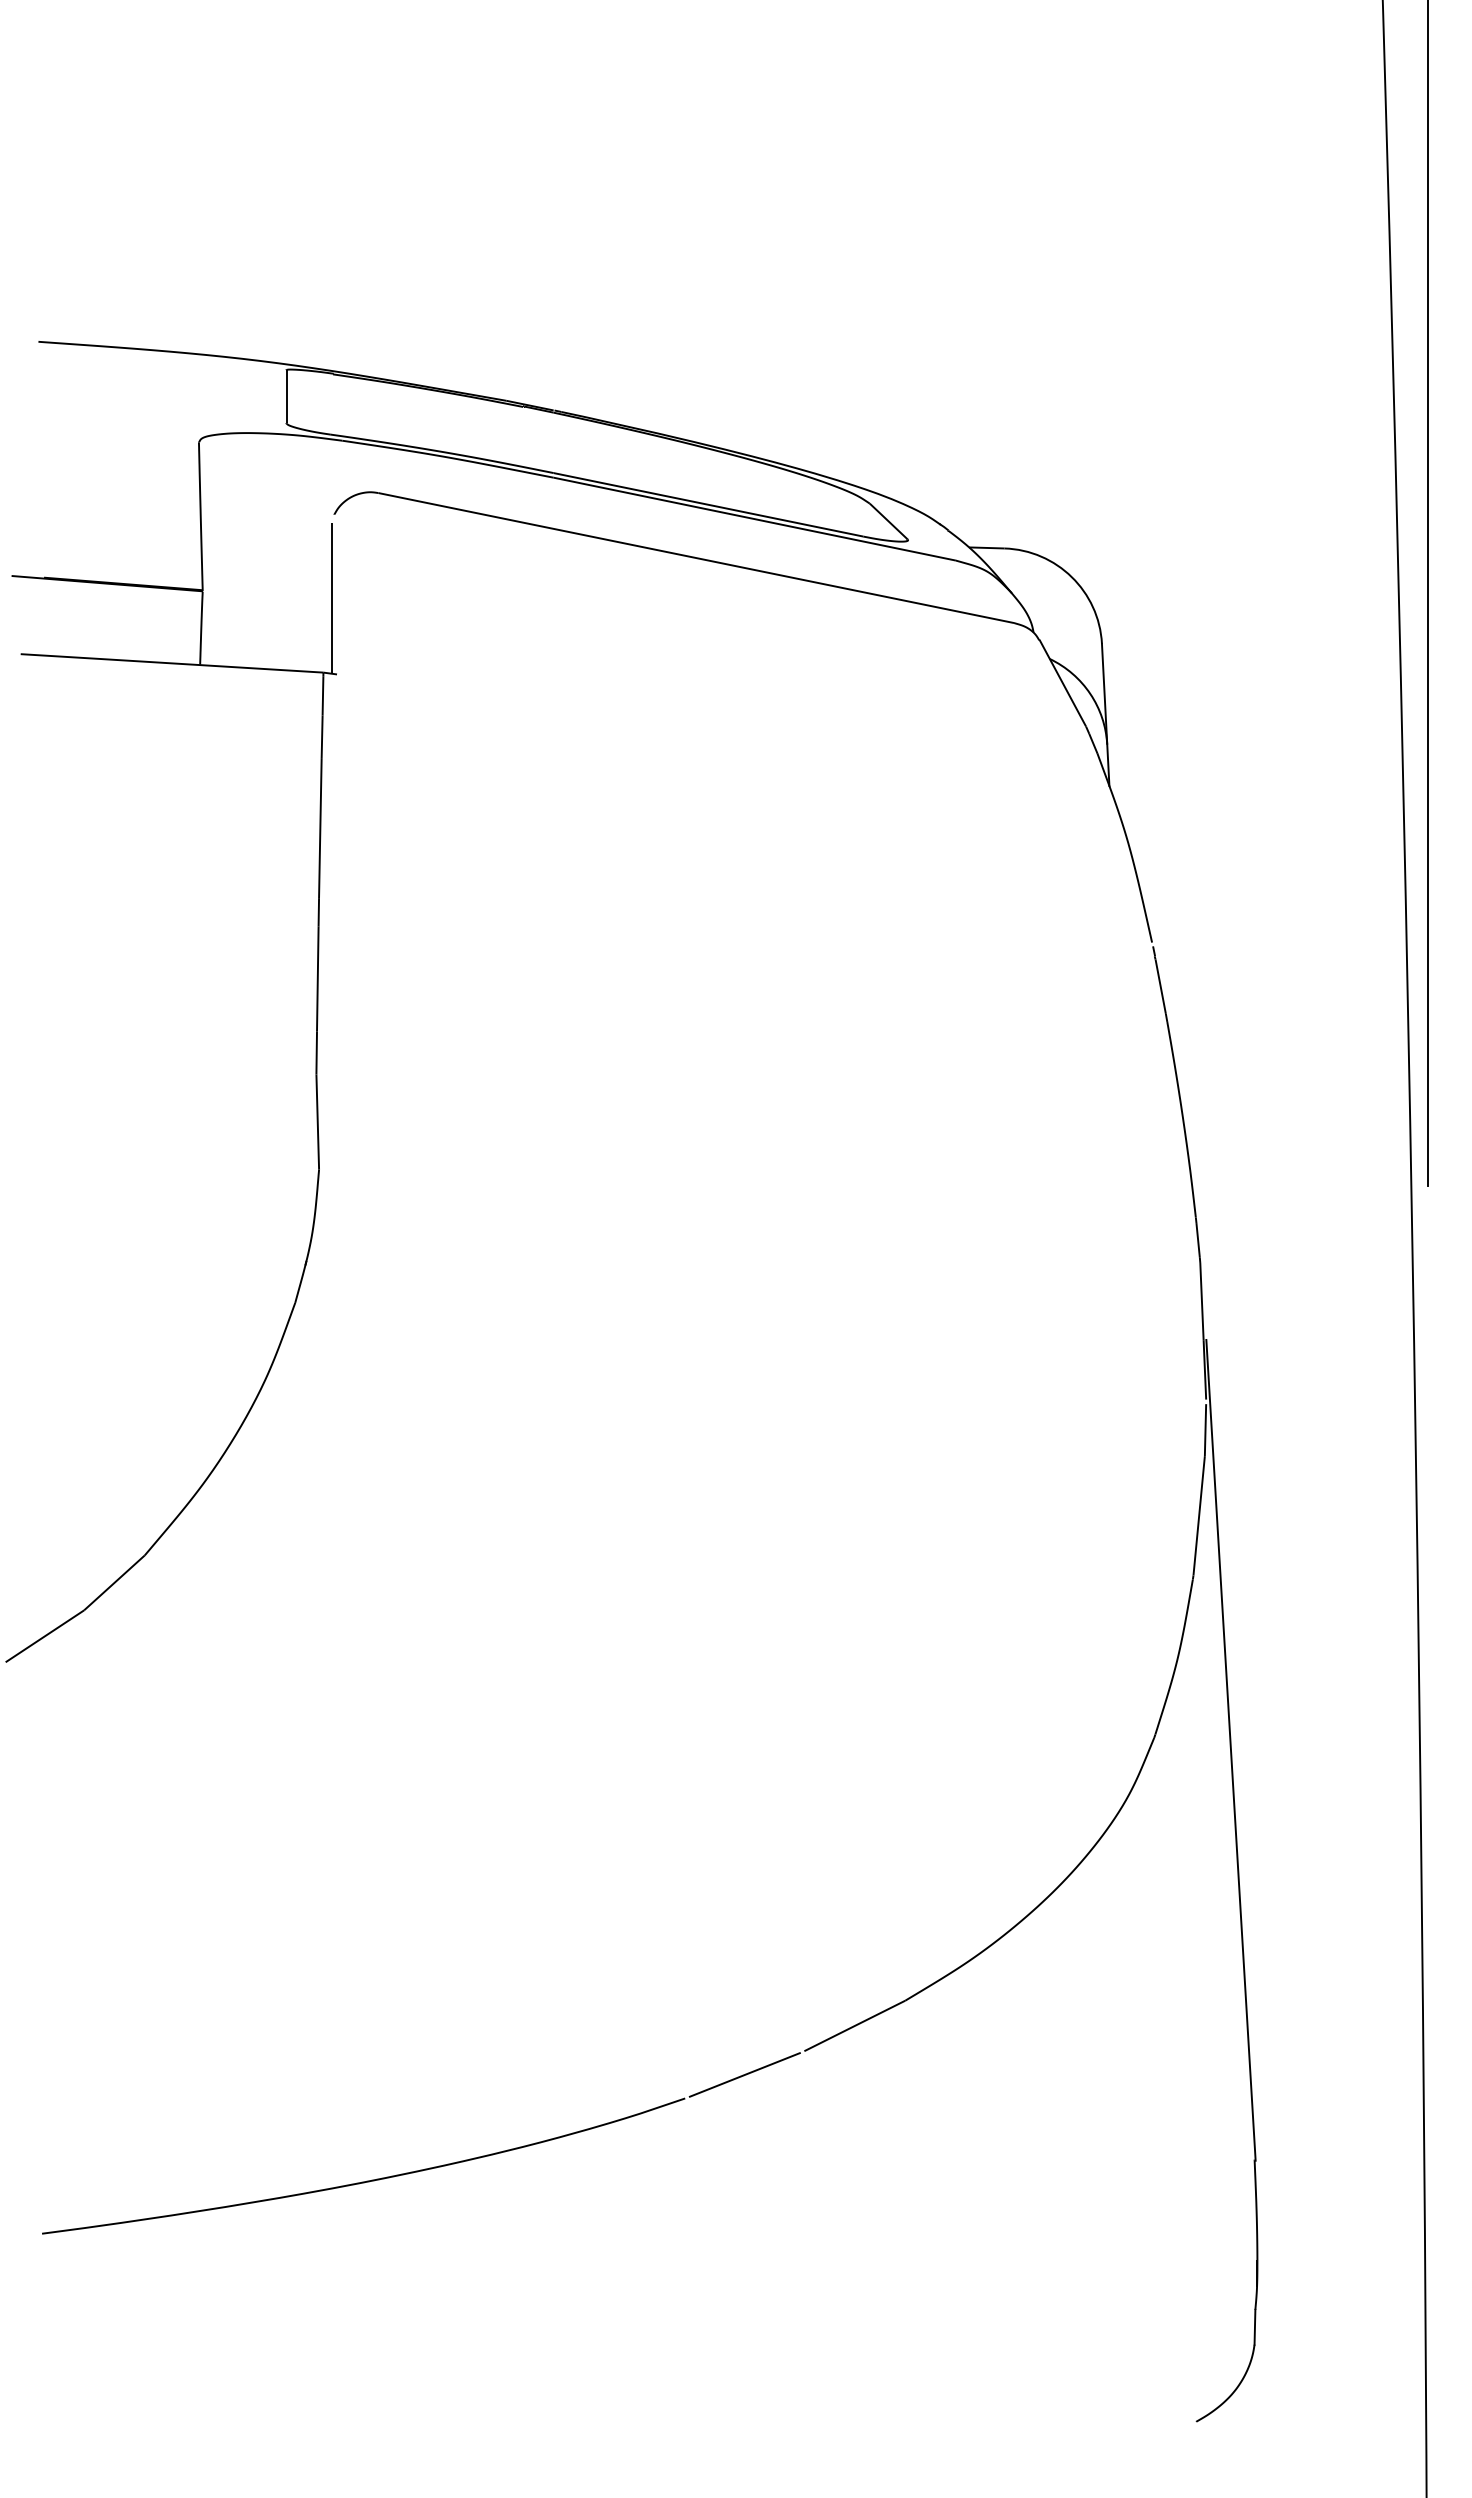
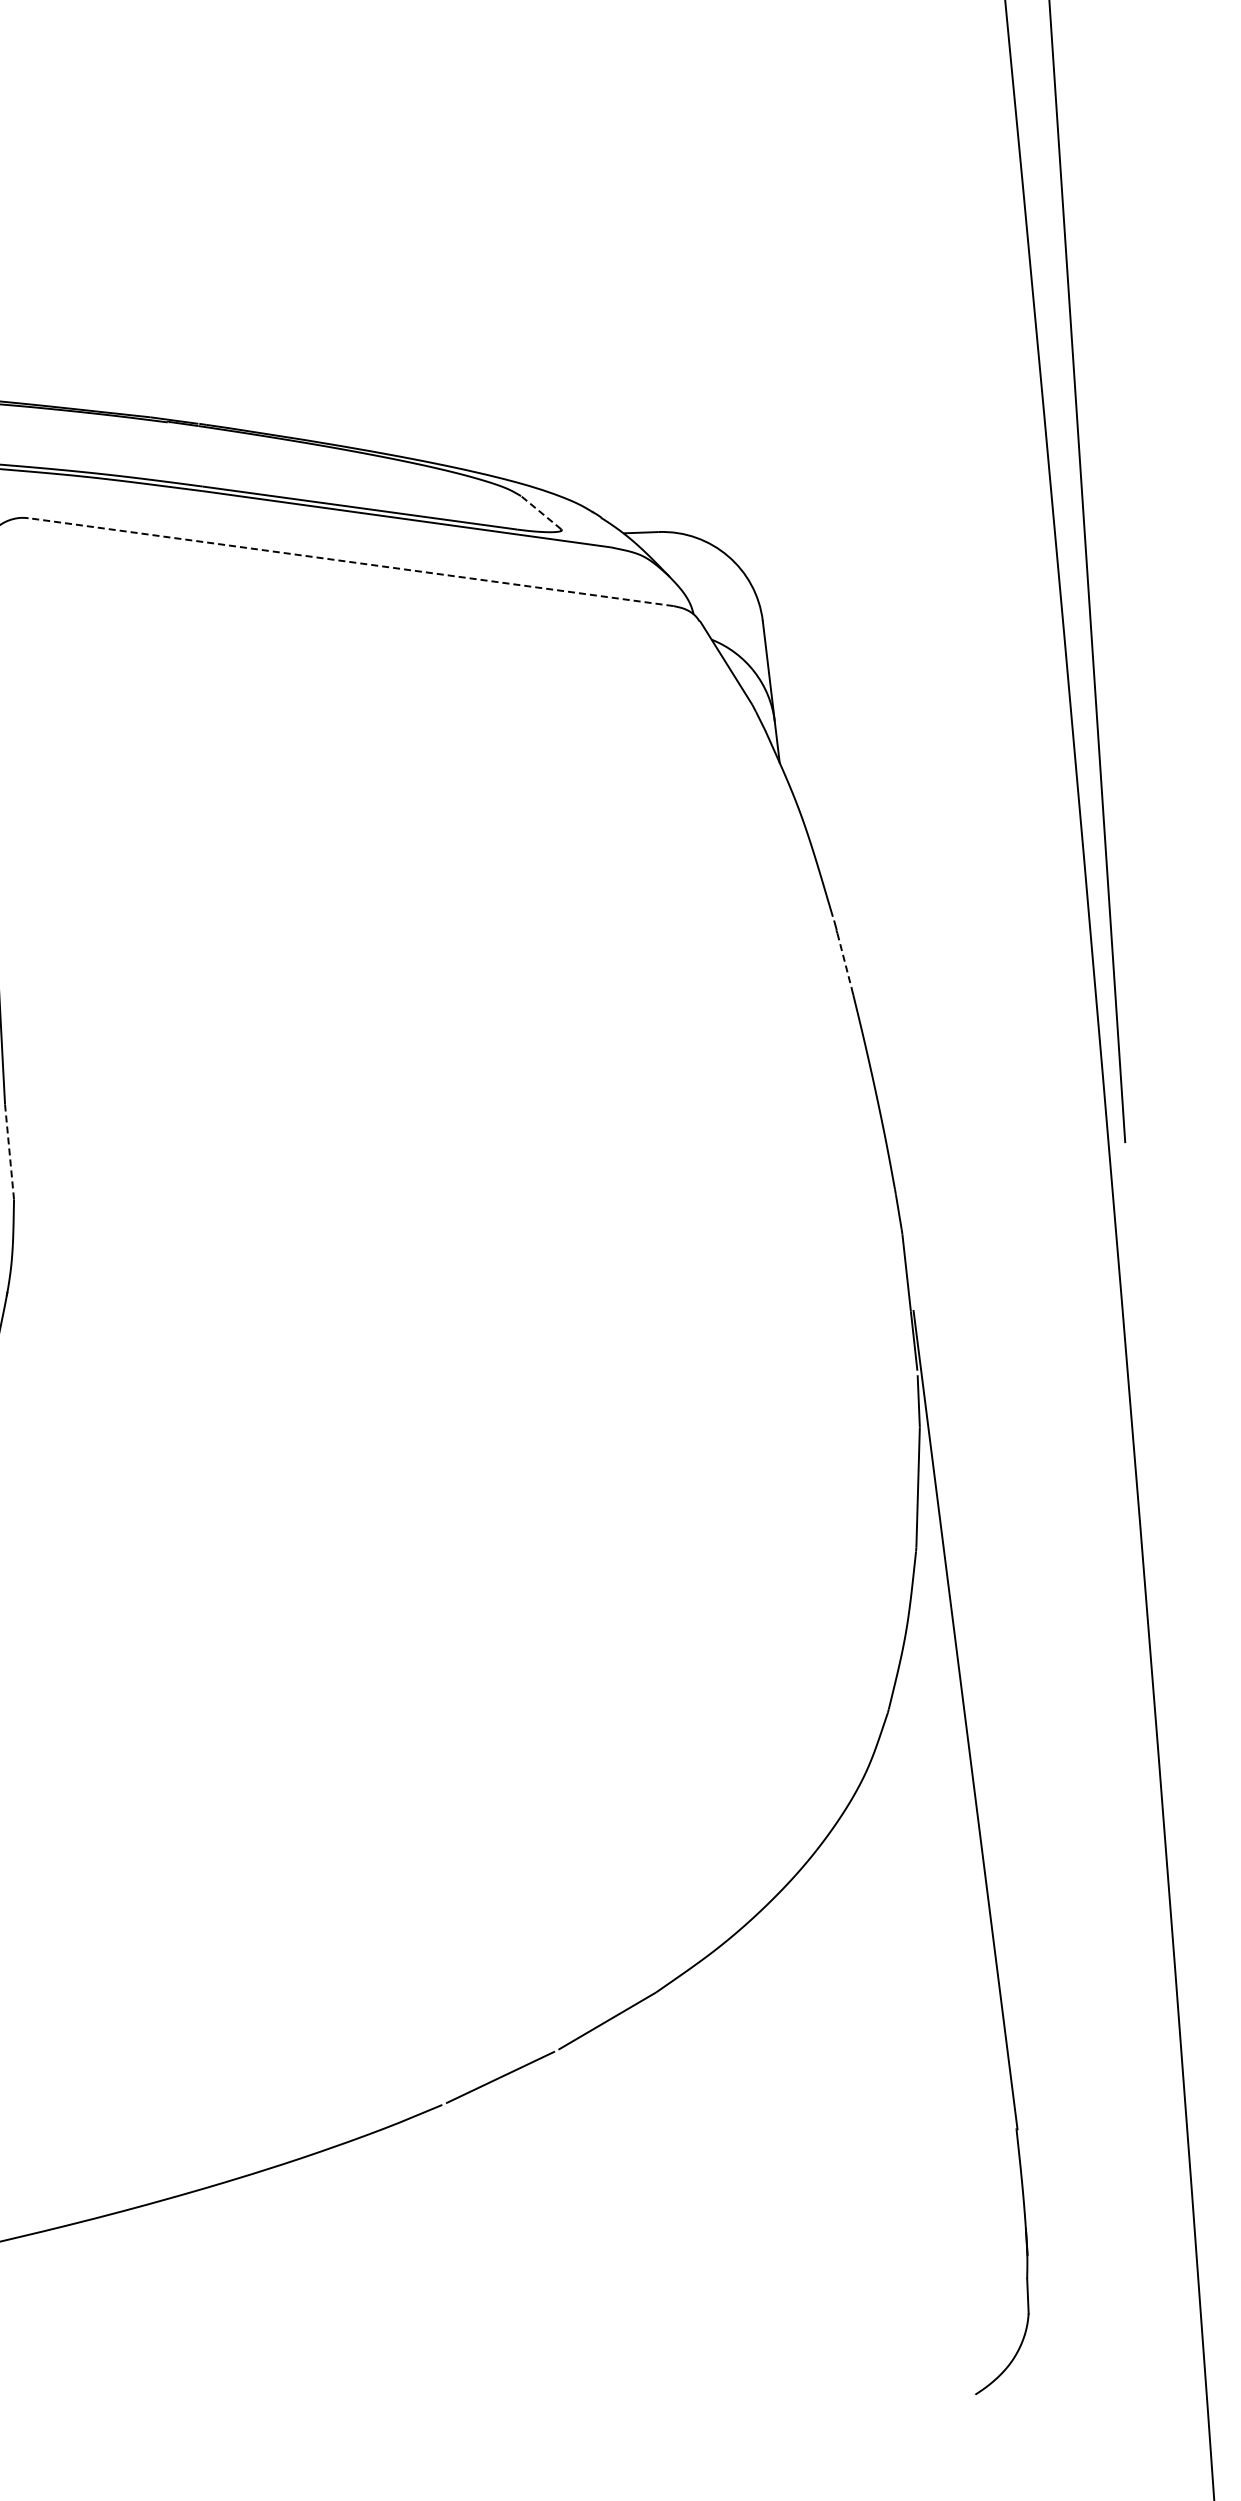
line: (888, 521) -> (540, 512), solid -> dashed
line: (695, 557) -> (350, 561), solid -> dashed
line: (1160, 986) -> (844, 960), solid -> dashed
line: (317, 1122) -> (9, 1152), solid -> dashed

